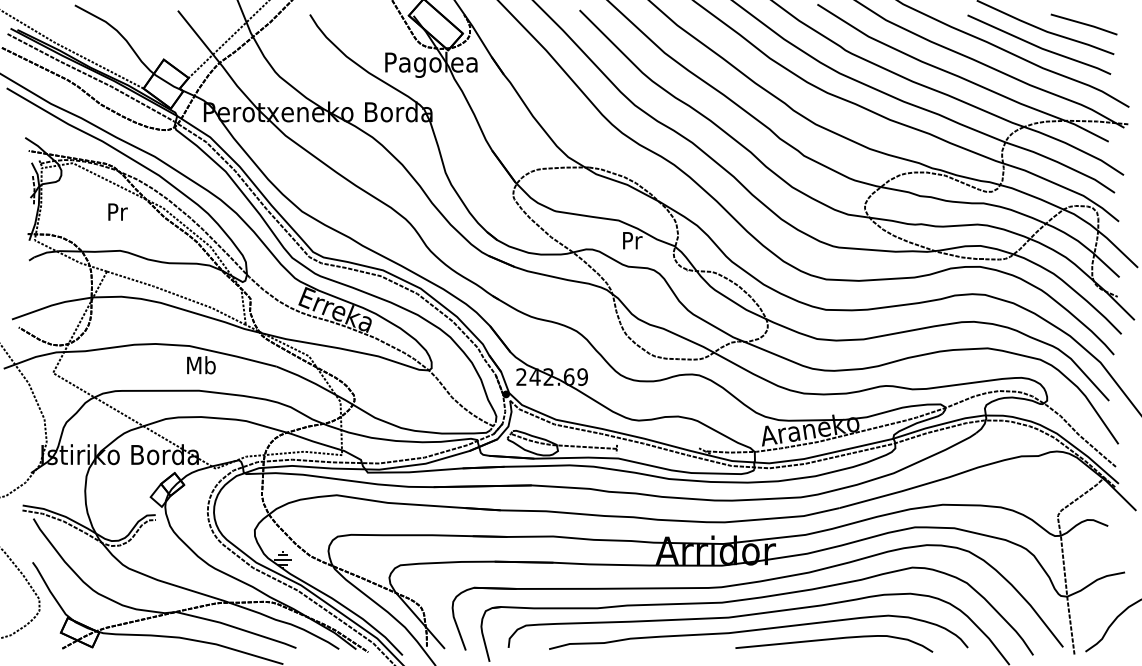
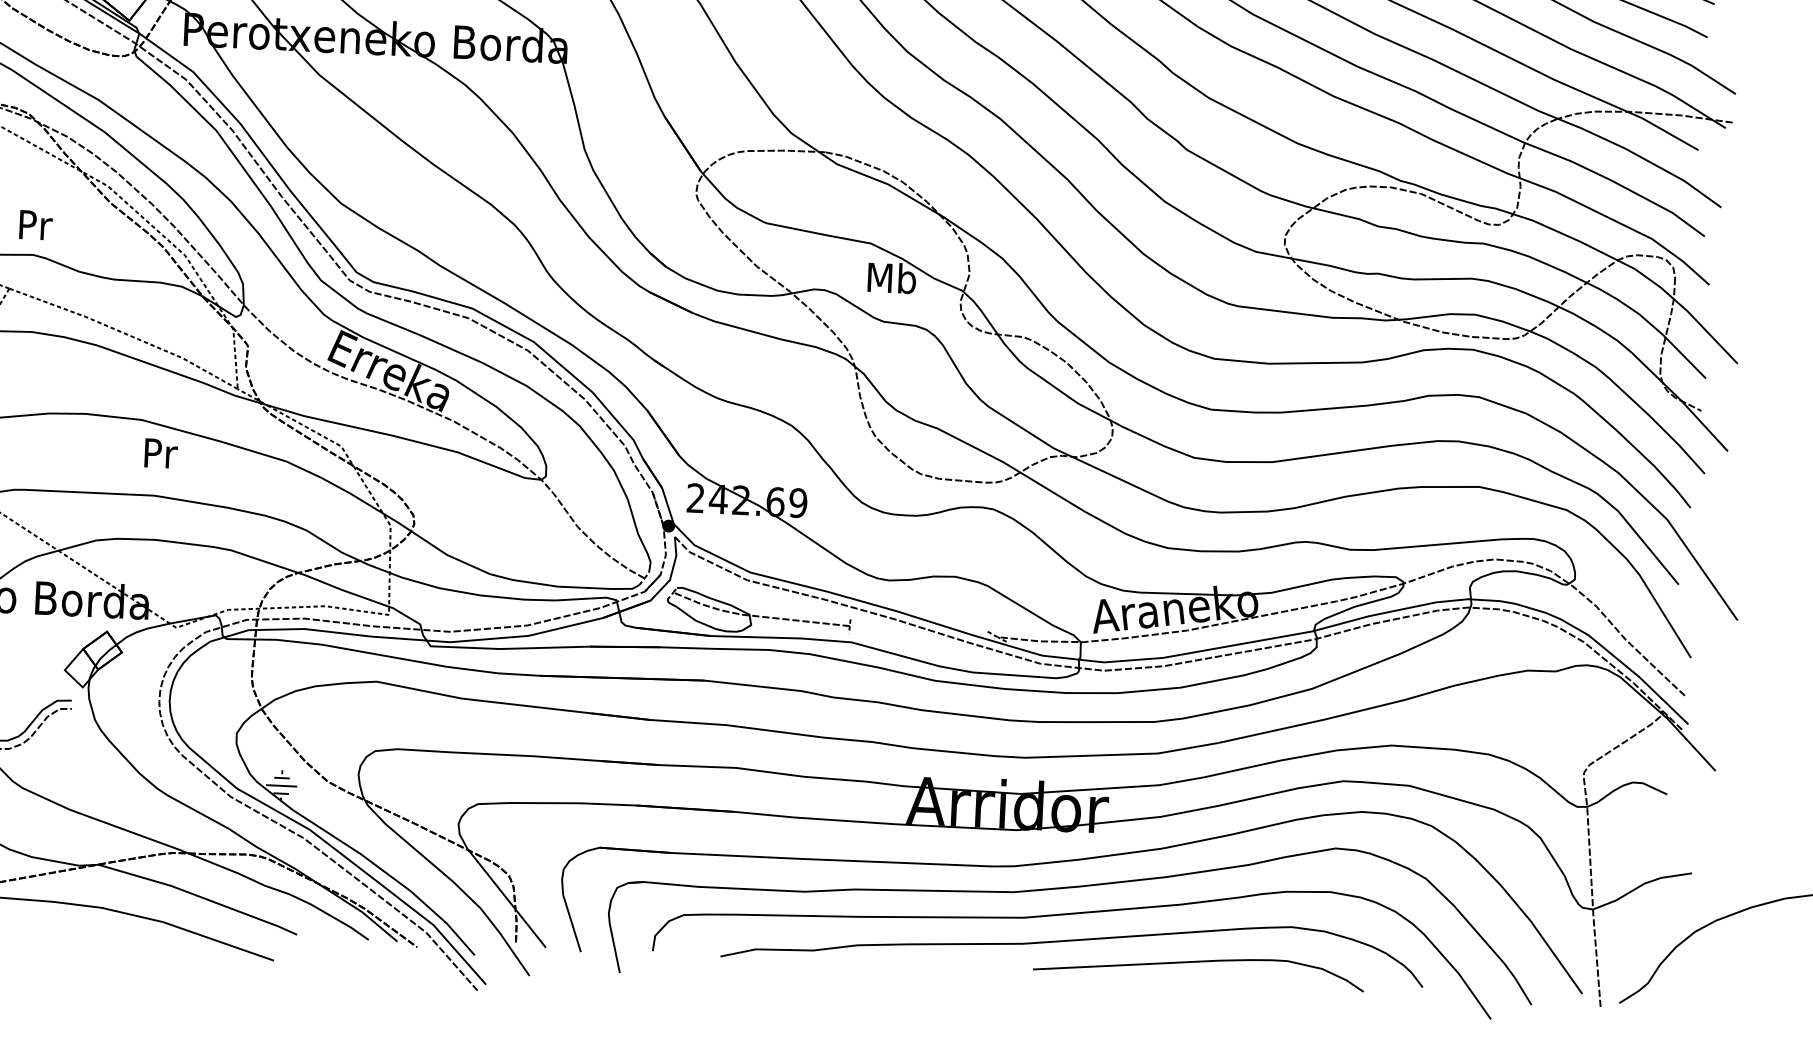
text: (117, 211) -> (35, 224), moved
text: (631, 240) -> (890, 278), Pr -> Mb
text: (201, 365) -> (160, 453), Mb -> Pr

